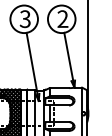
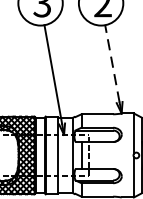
line: (68, 56) -> (111, 63), solid -> dashed

